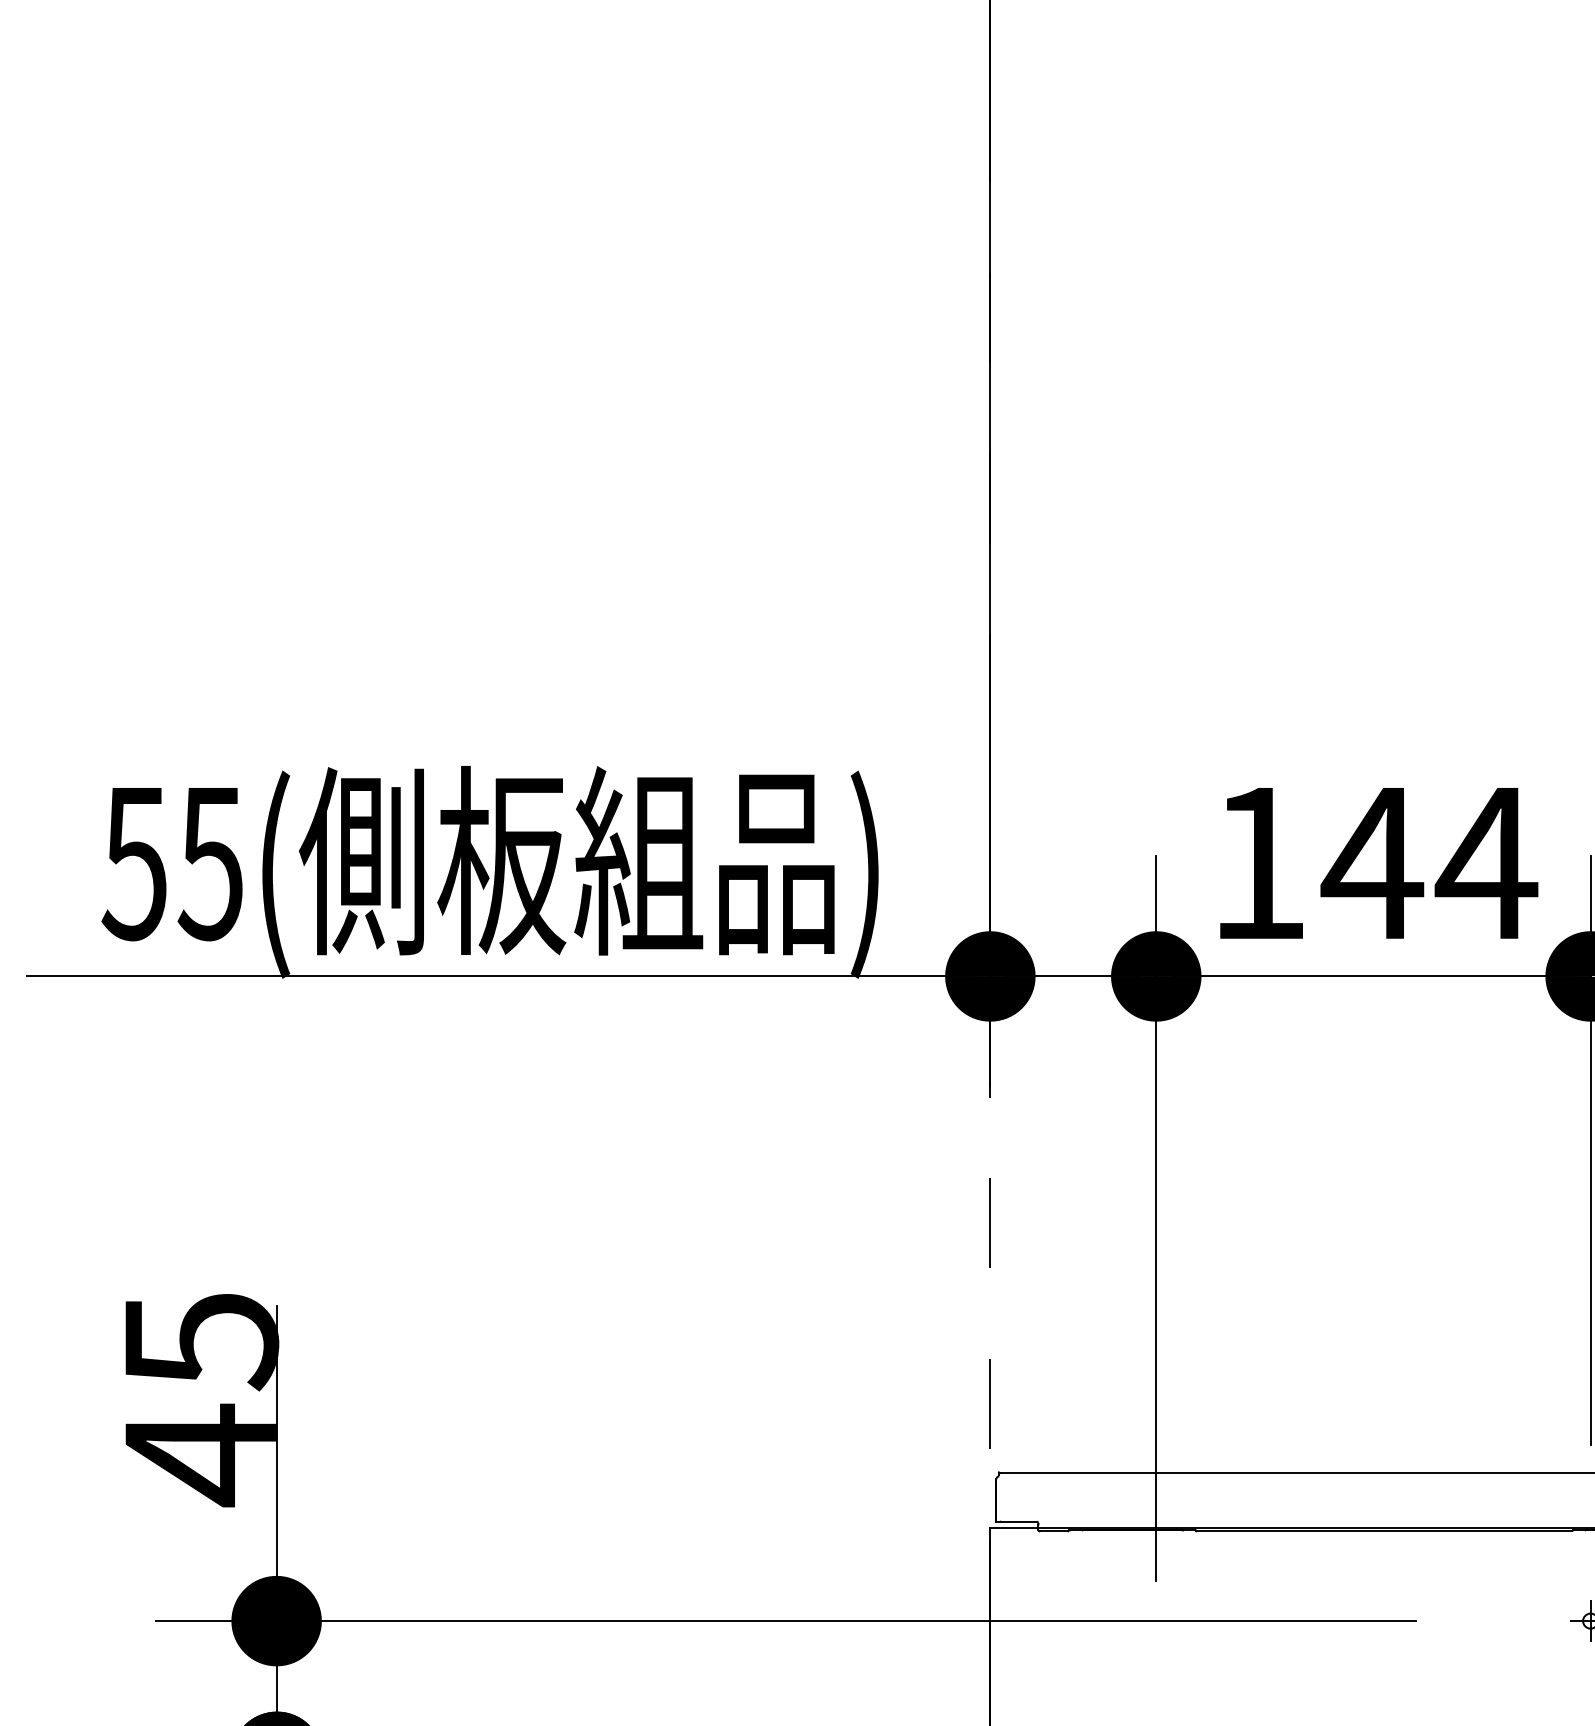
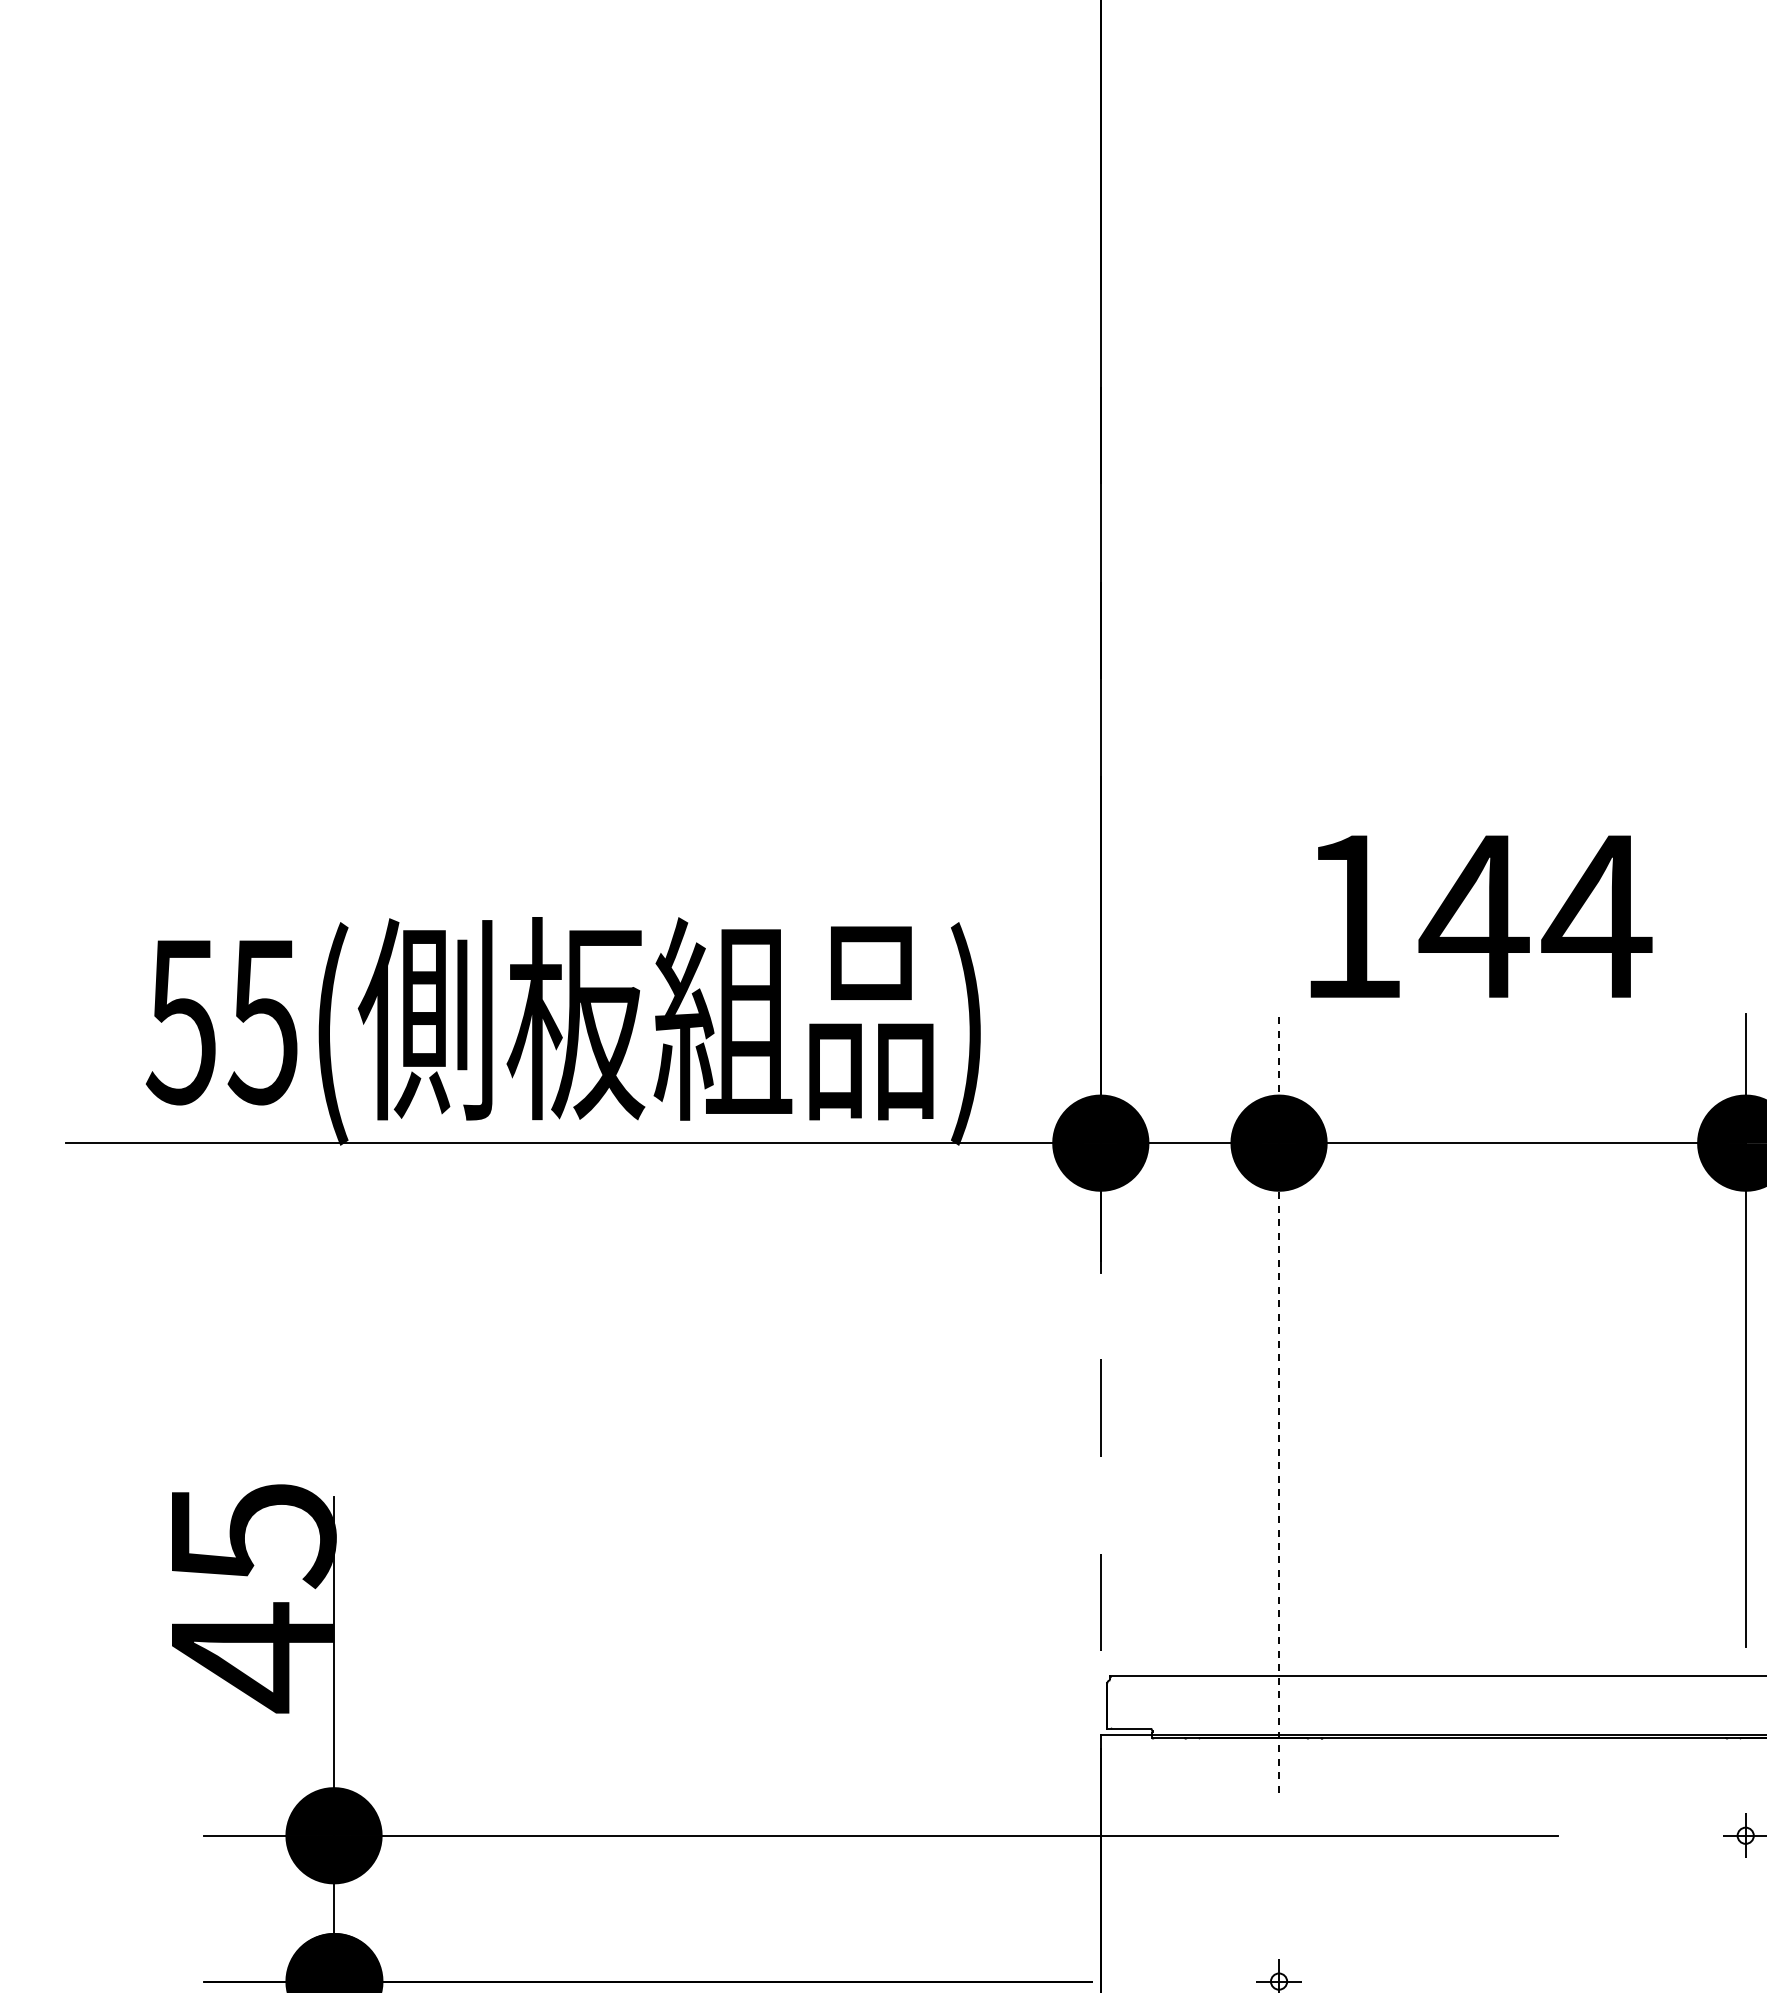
text: (1379, 863) -> (1481, 916), moved
line: (1156, 1218) -> (1279, 1403), solid -> dashed

